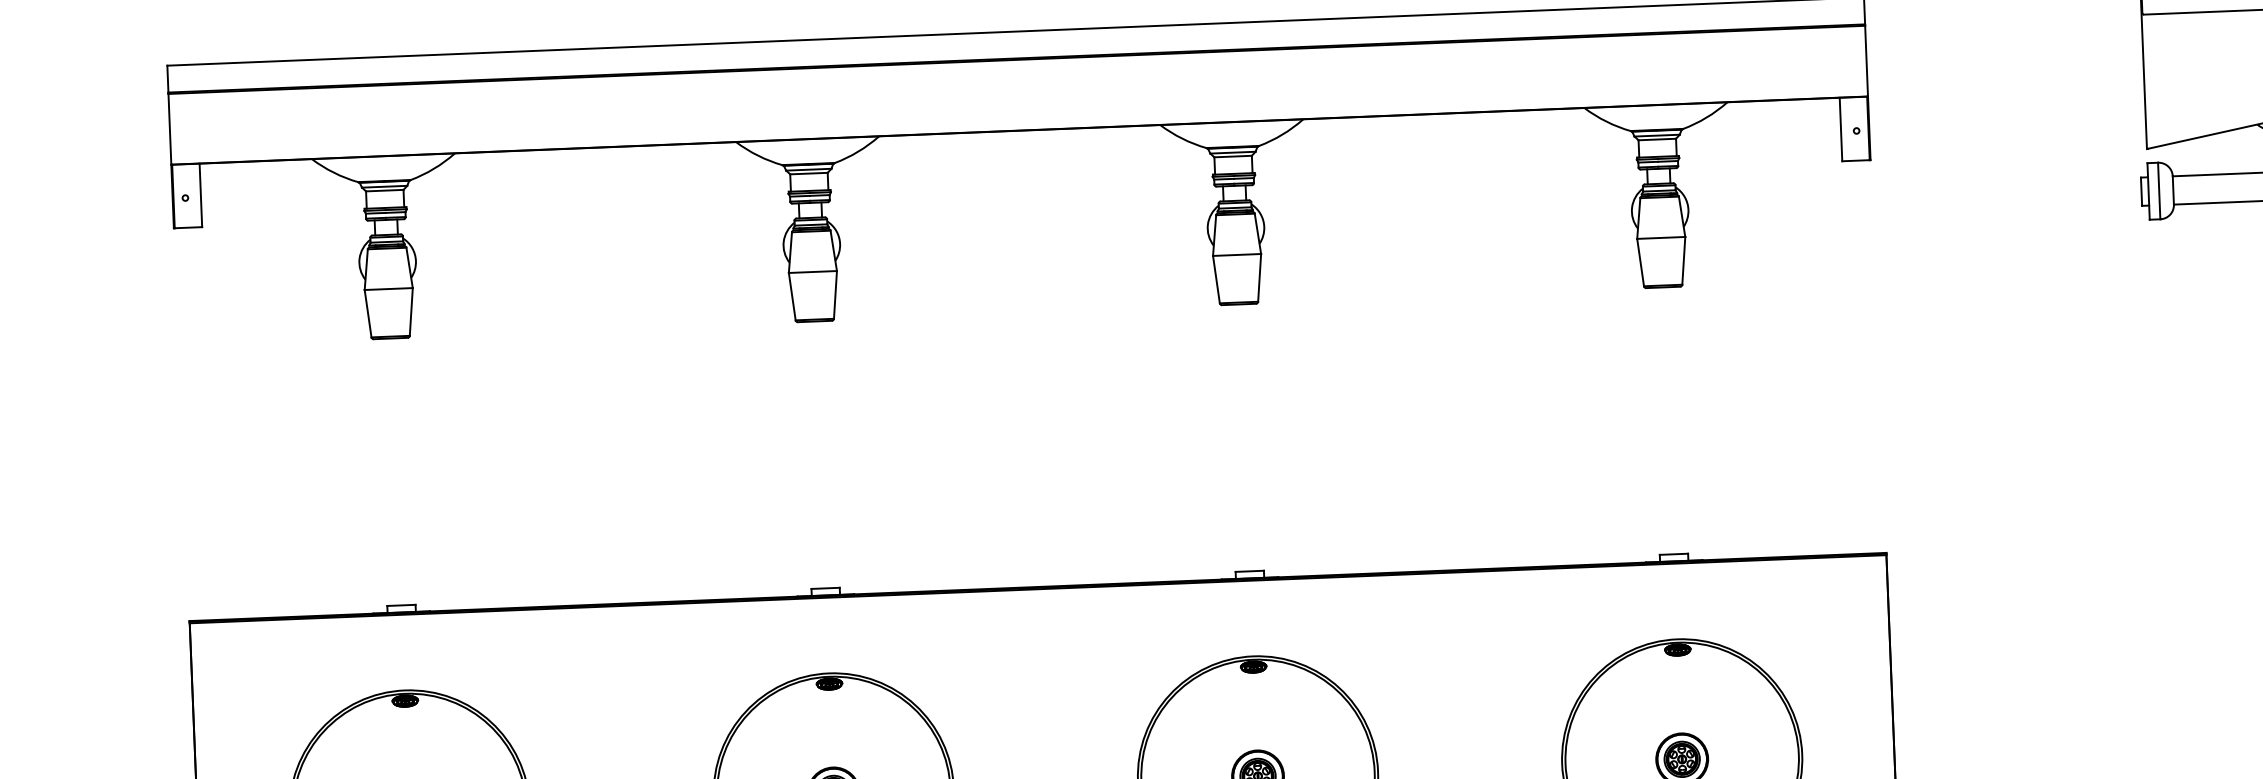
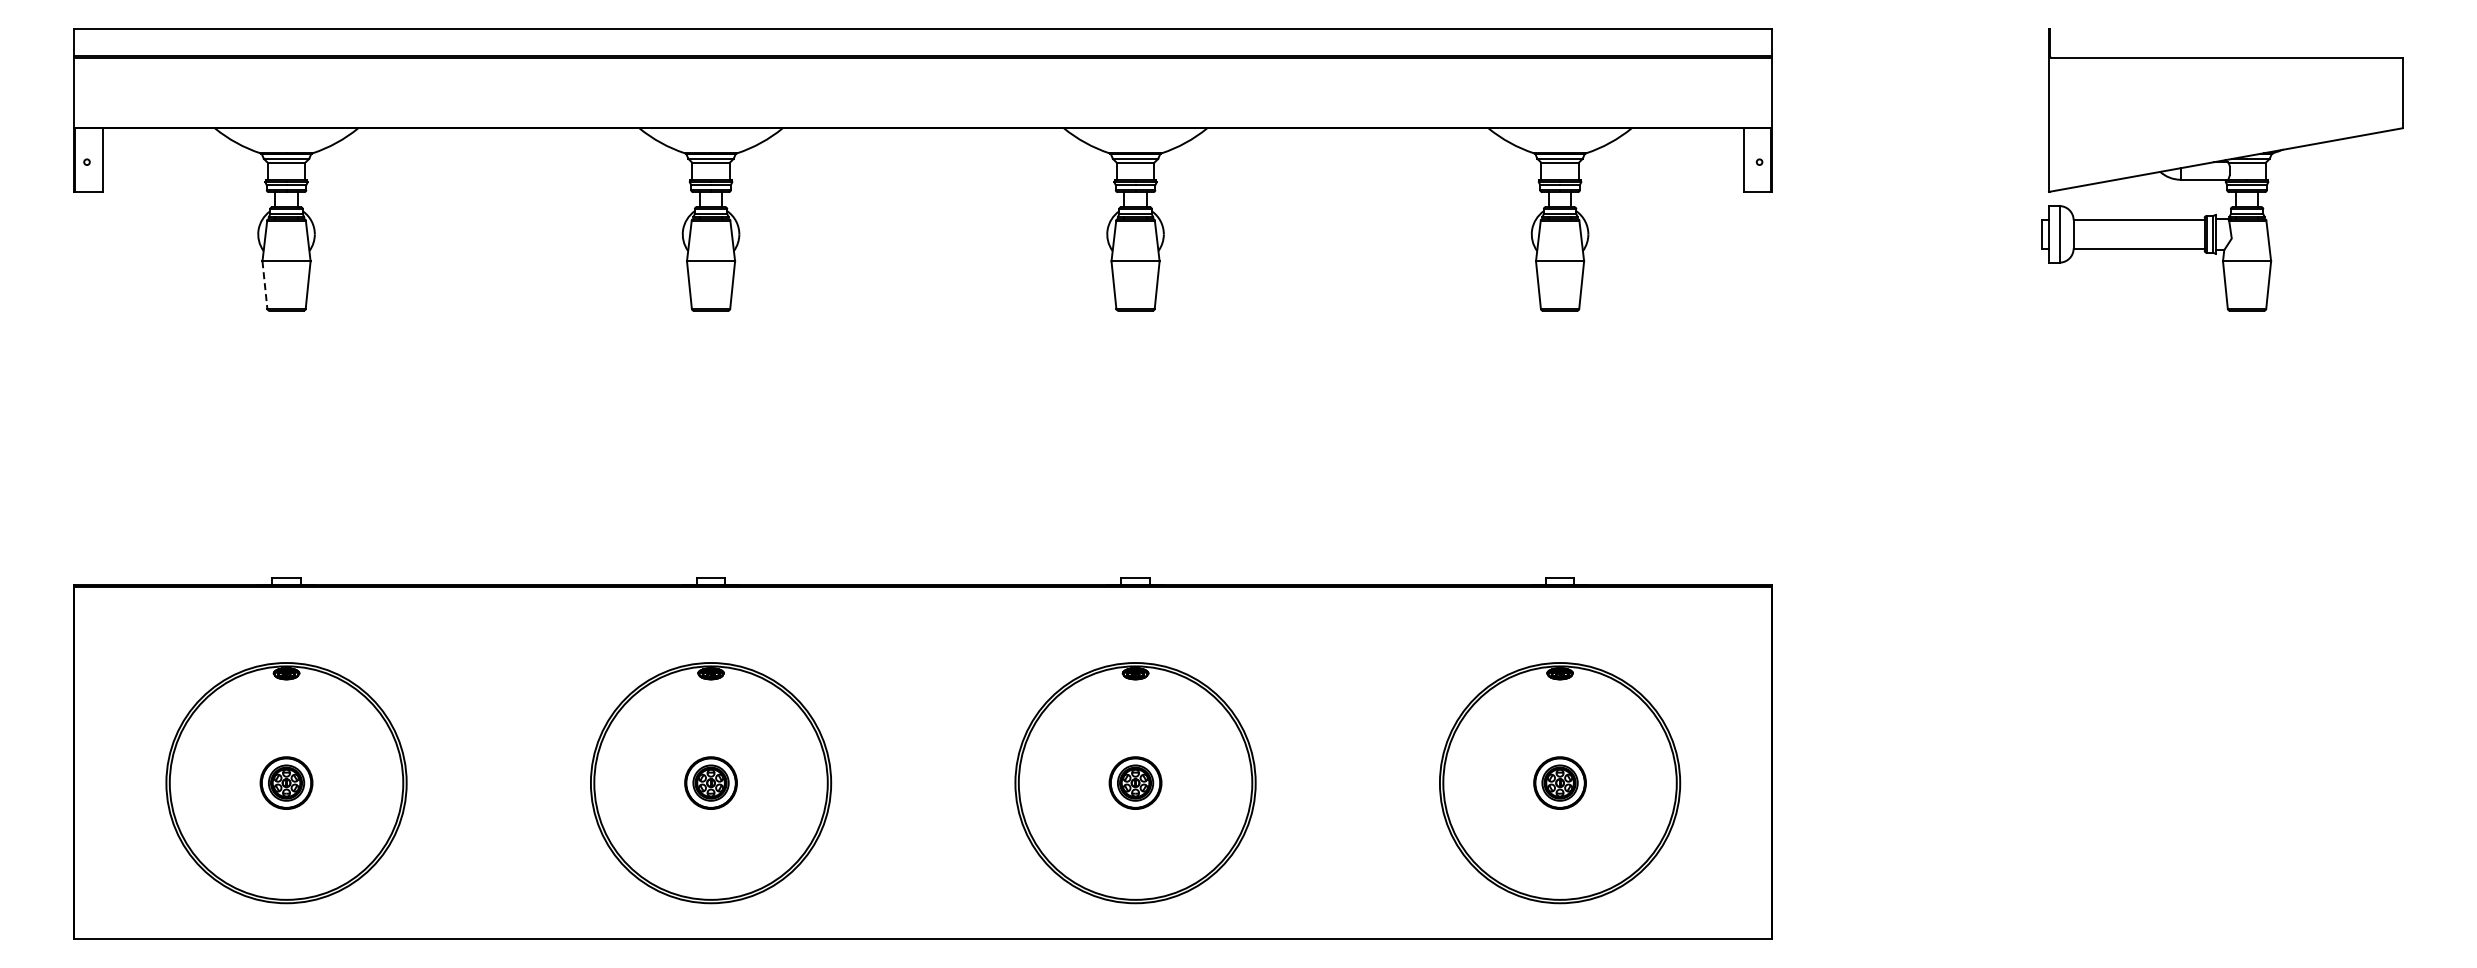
line: (367, 314) -> (264, 285), solid -> dashed

